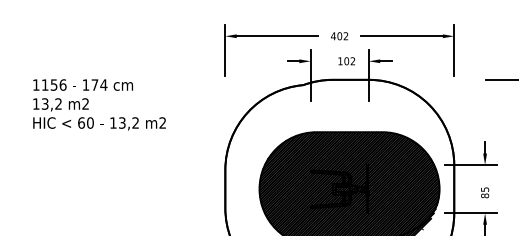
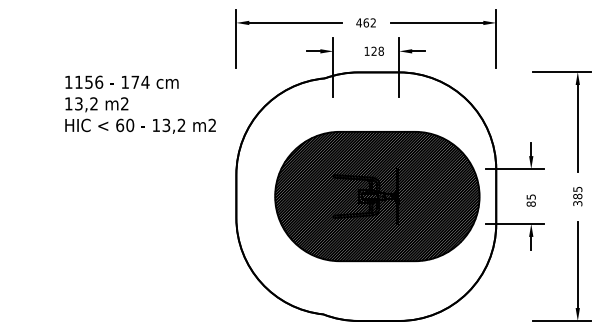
text: (339, 35) -> (366, 22), 402 -> 462
text: (349, 60) -> (377, 50), 102 -> 128
text: (99, 104) -> (140, 104), moved

